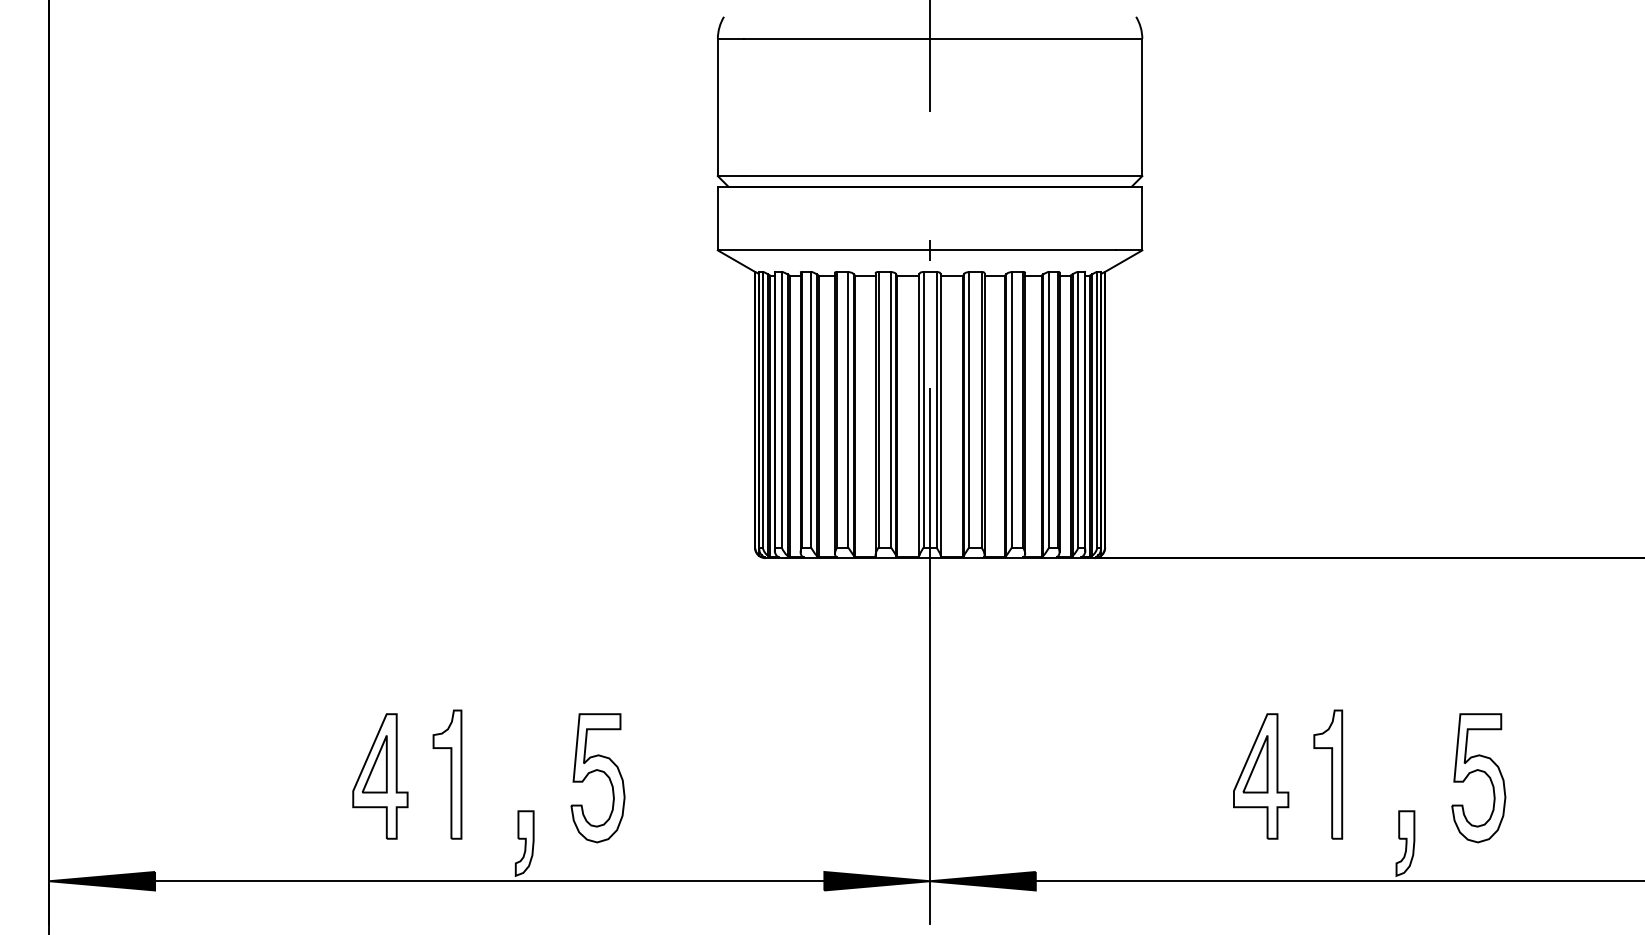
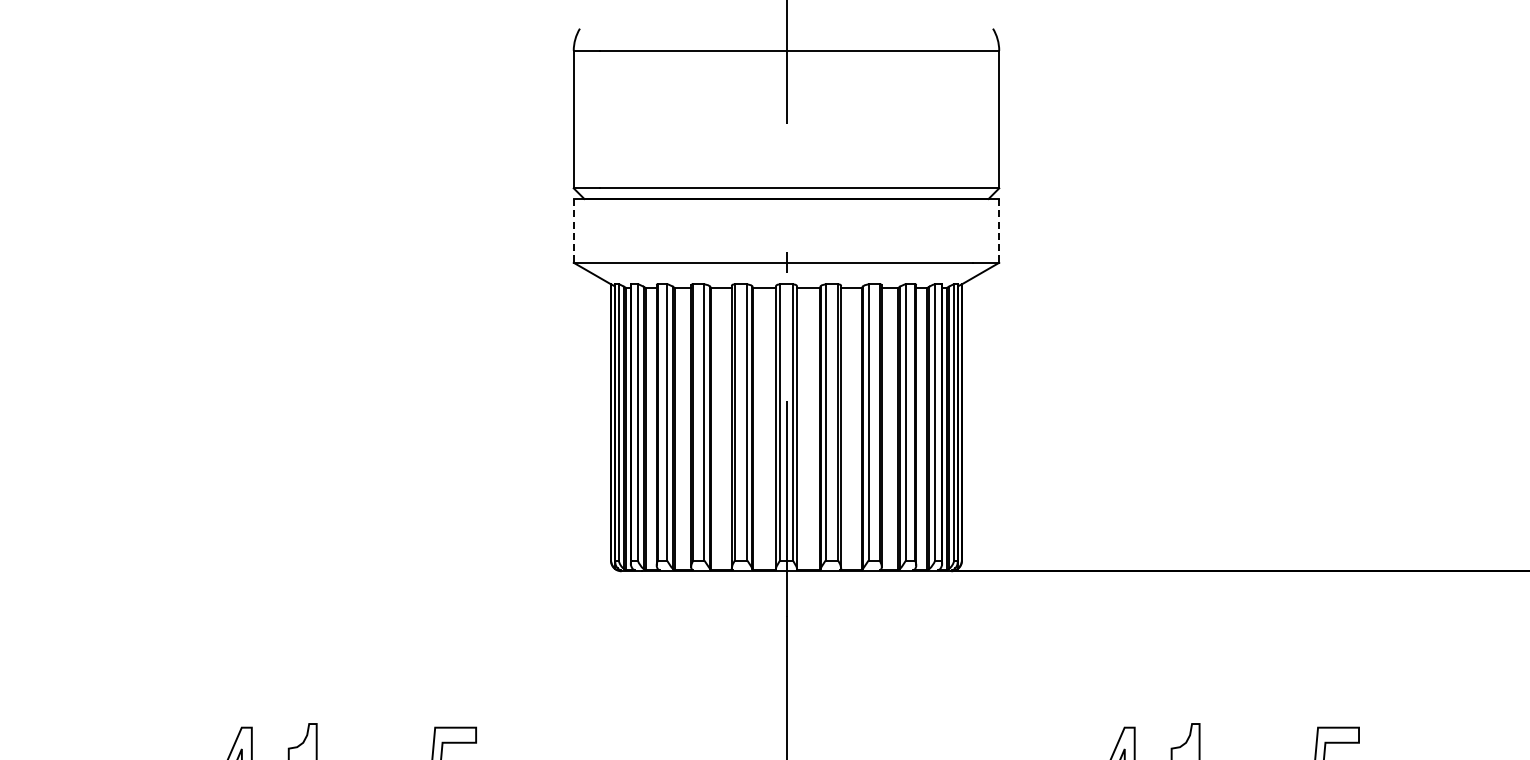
line: (717, 218) -> (573, 230), solid -> dashed
line: (1142, 218) -> (999, 230), solid -> dashed

